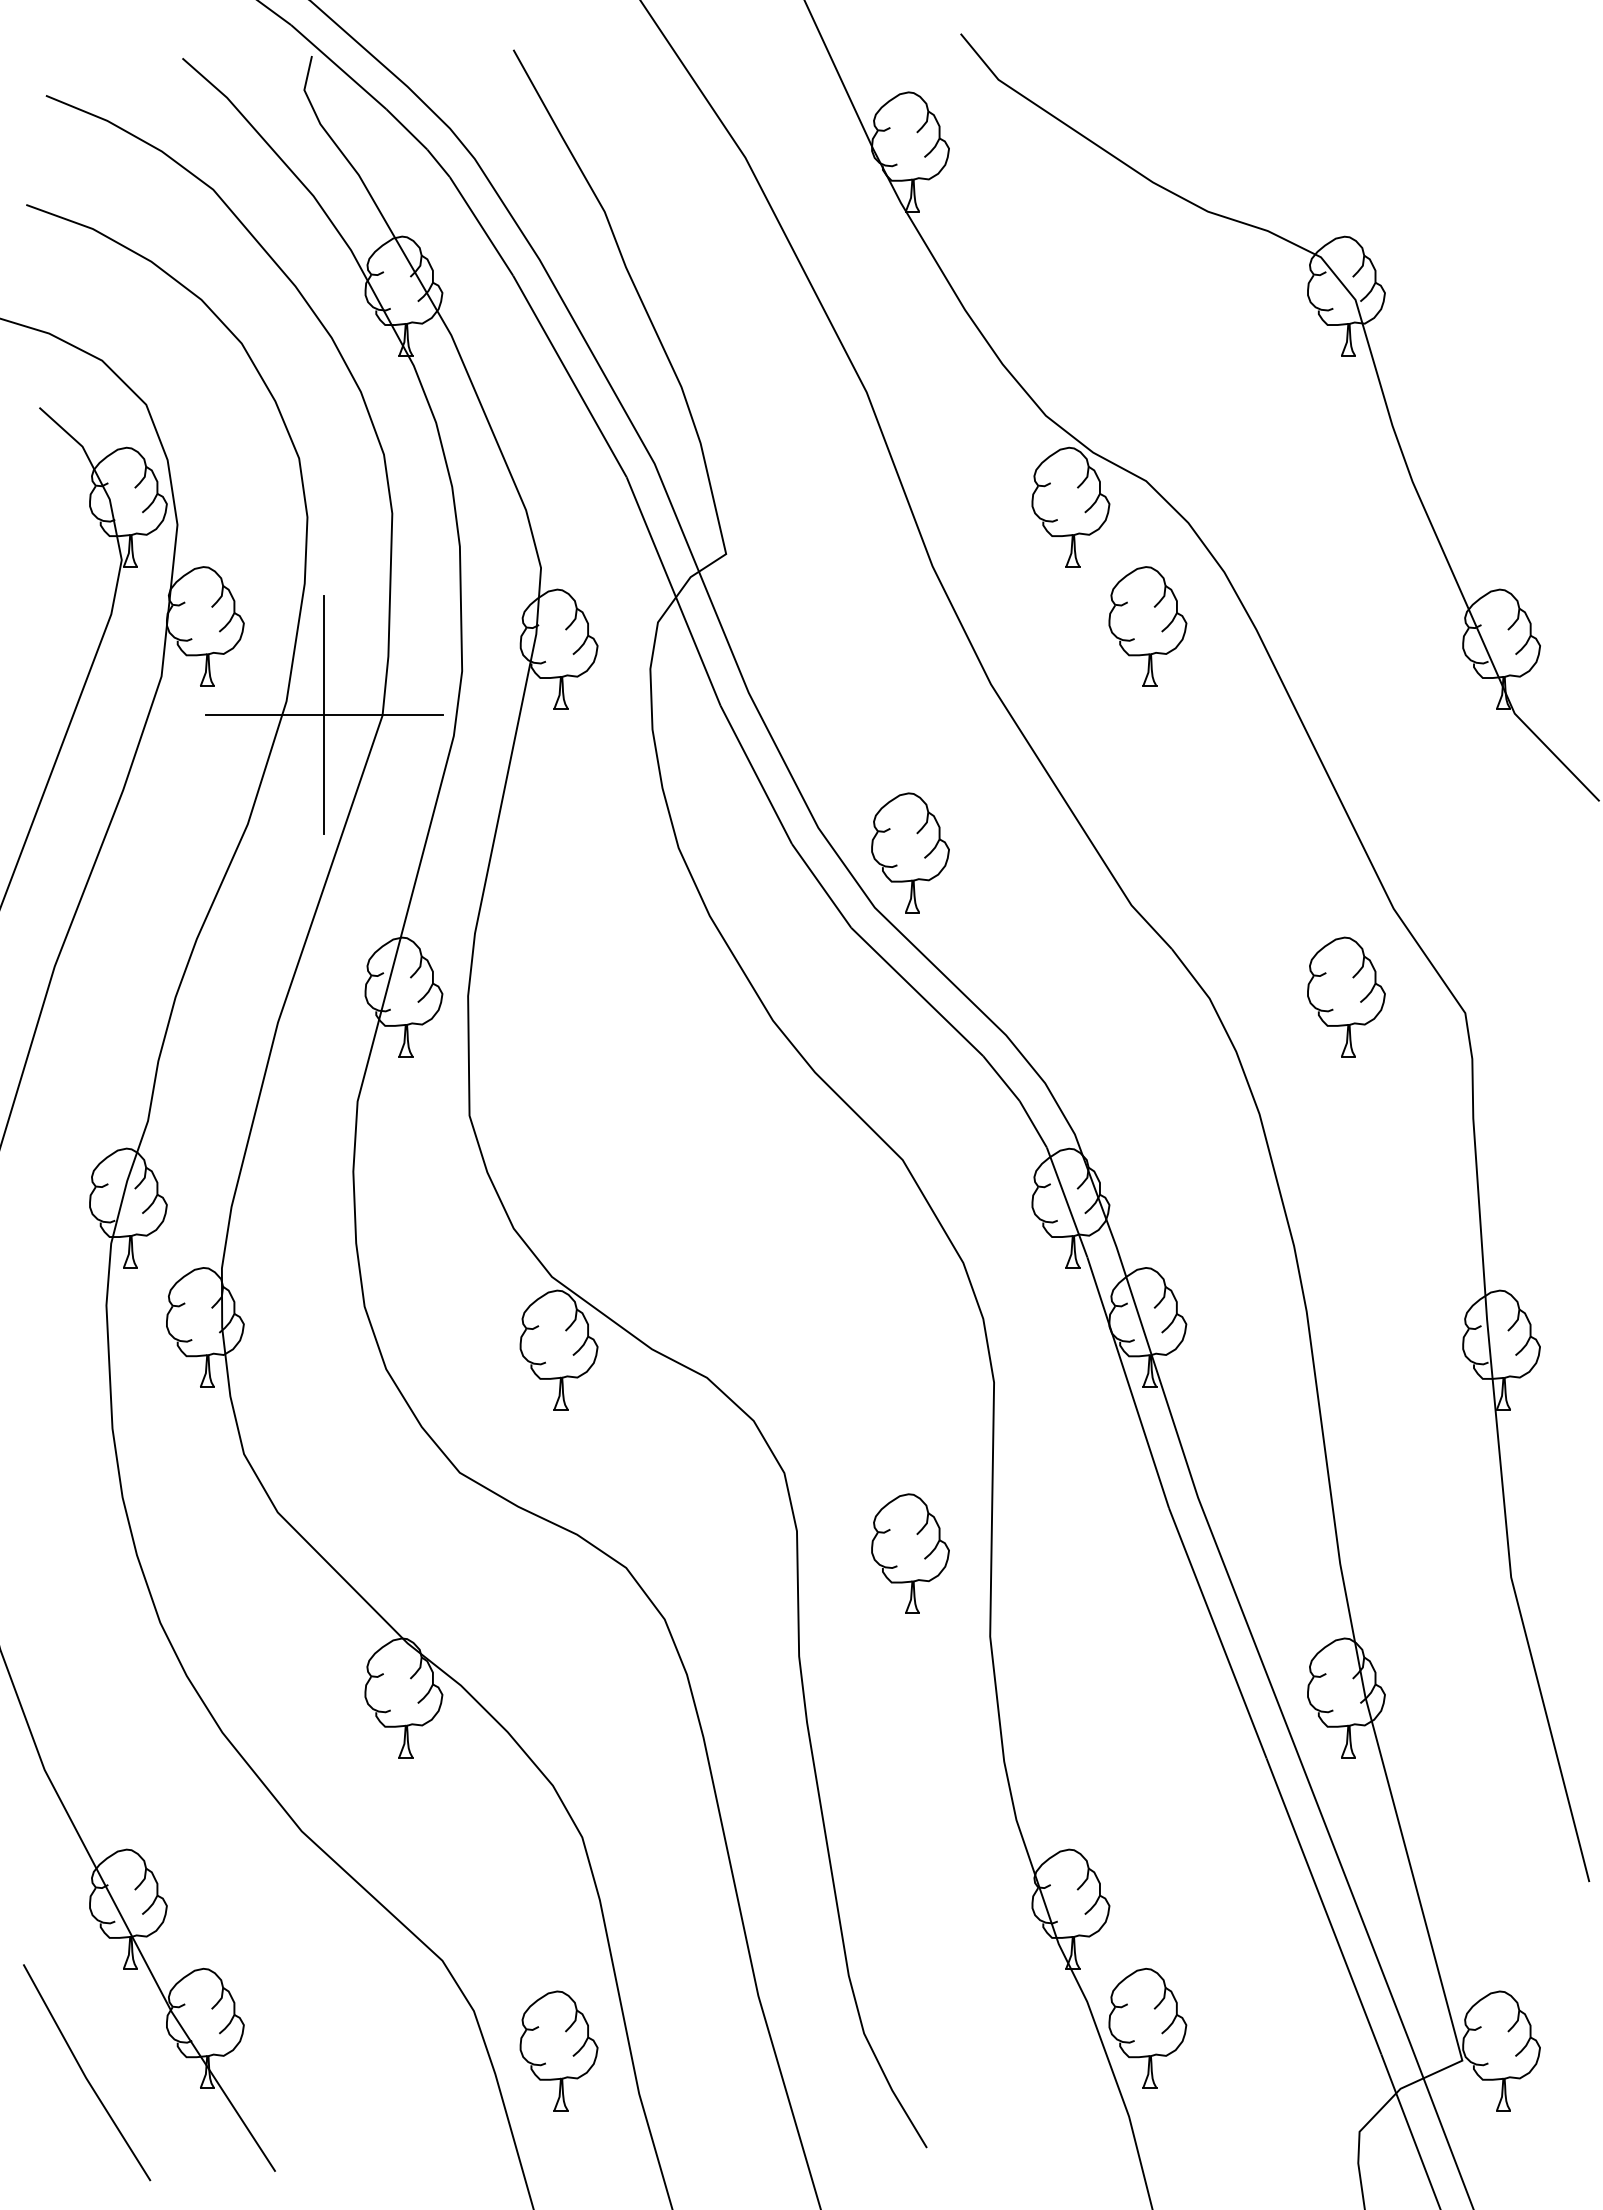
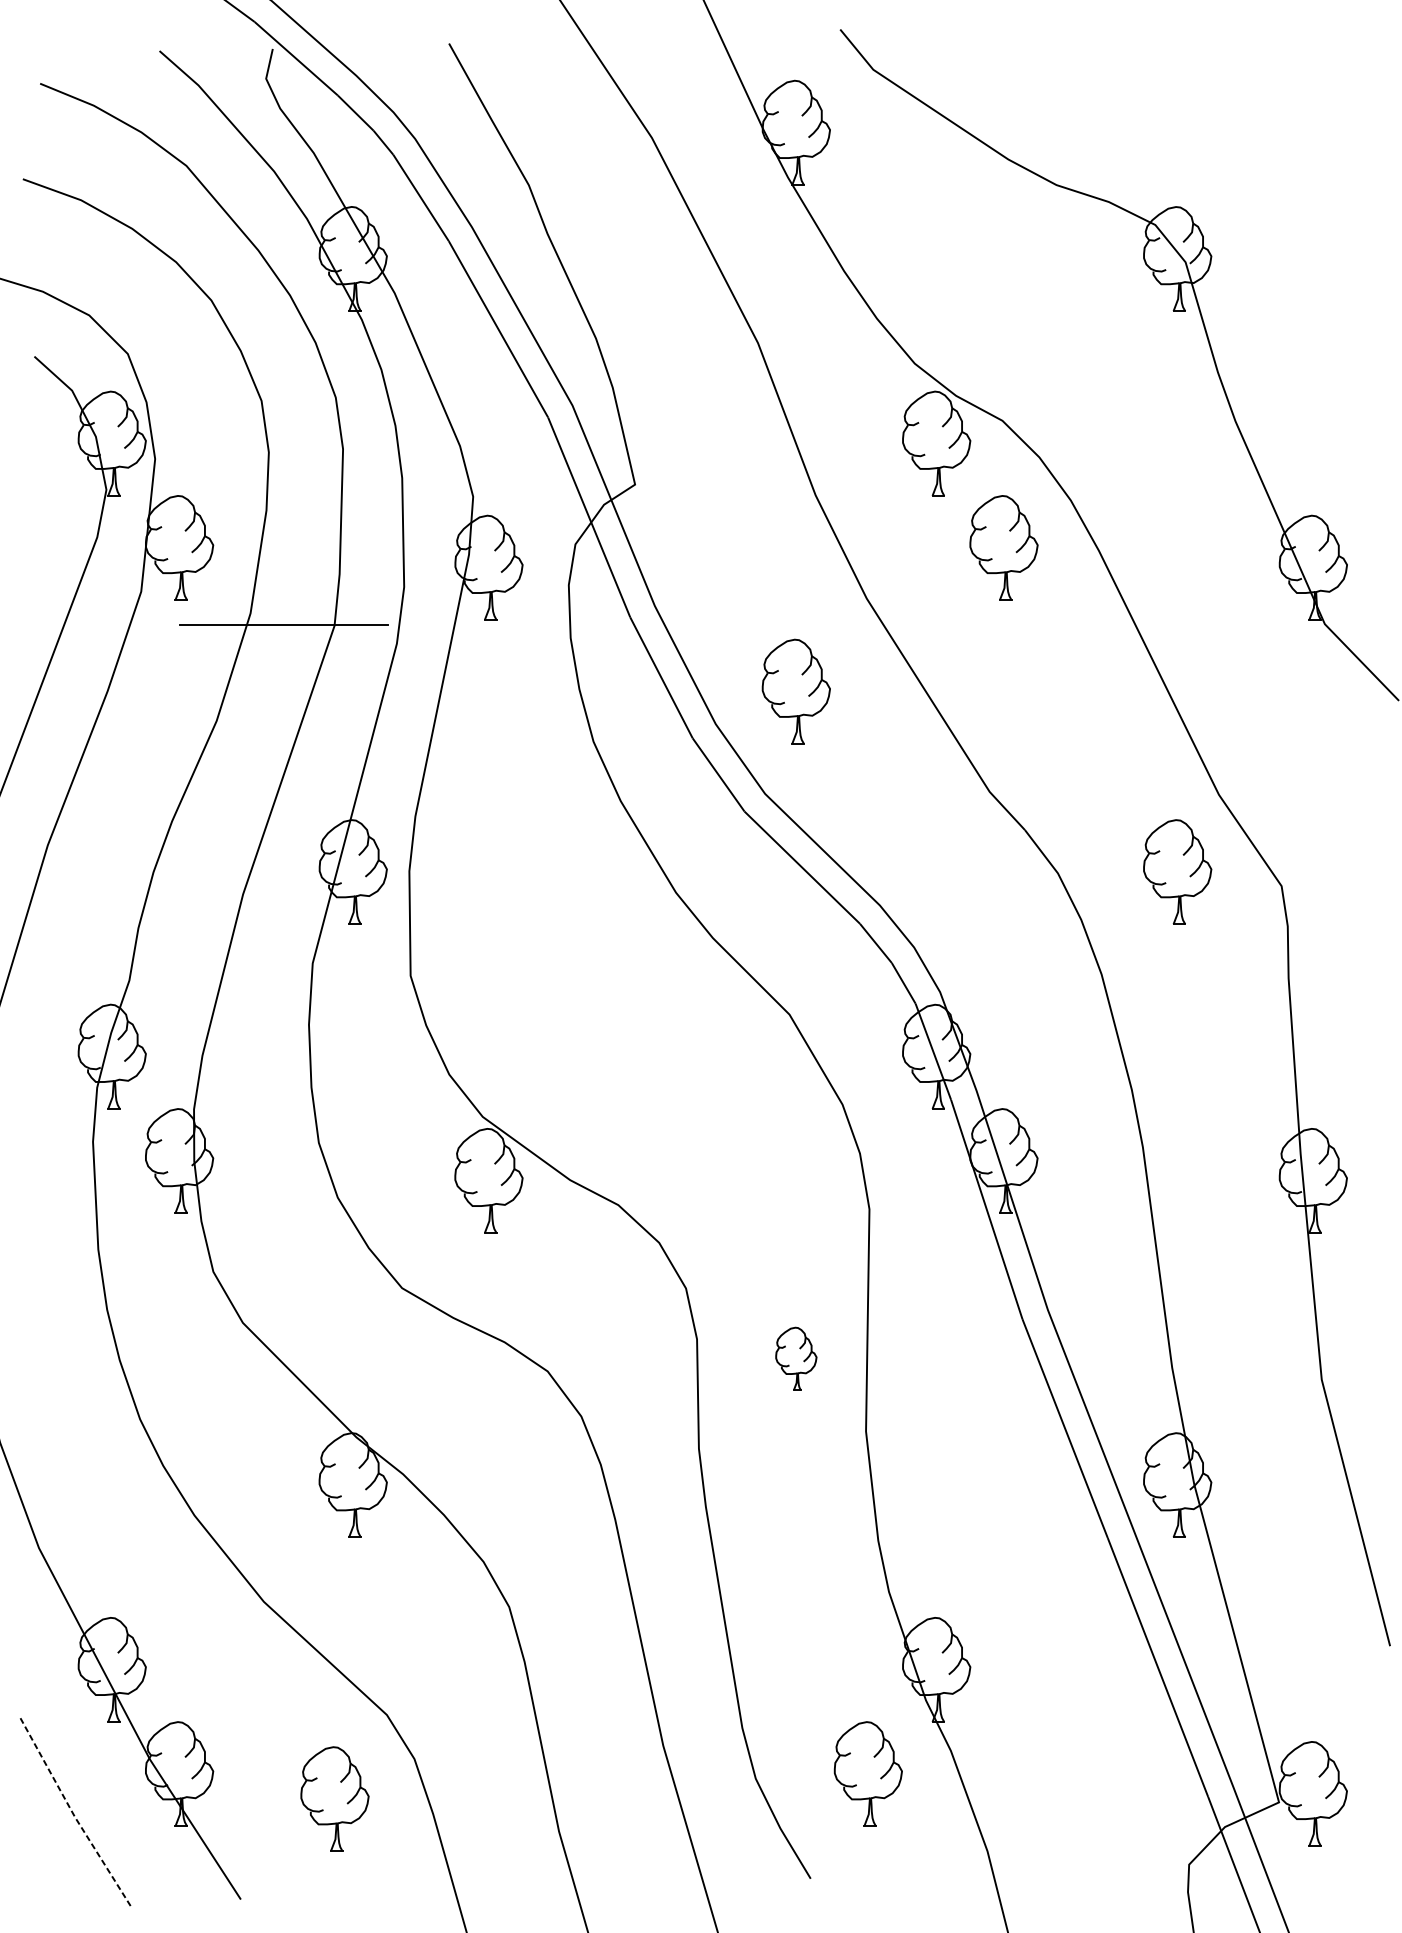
line: (324, 714) -> (283, 624), removed
part: (910, 852) -> (796, 691), moved
part: (910, 1553) -> (796, 1358), size x0.6
part: (1147, 2028) -> (868, 1774), moved
part: (558, 2050) -> (334, 1798), moved
line: (84, 2075) -> (73, 1815), solid -> dashed

